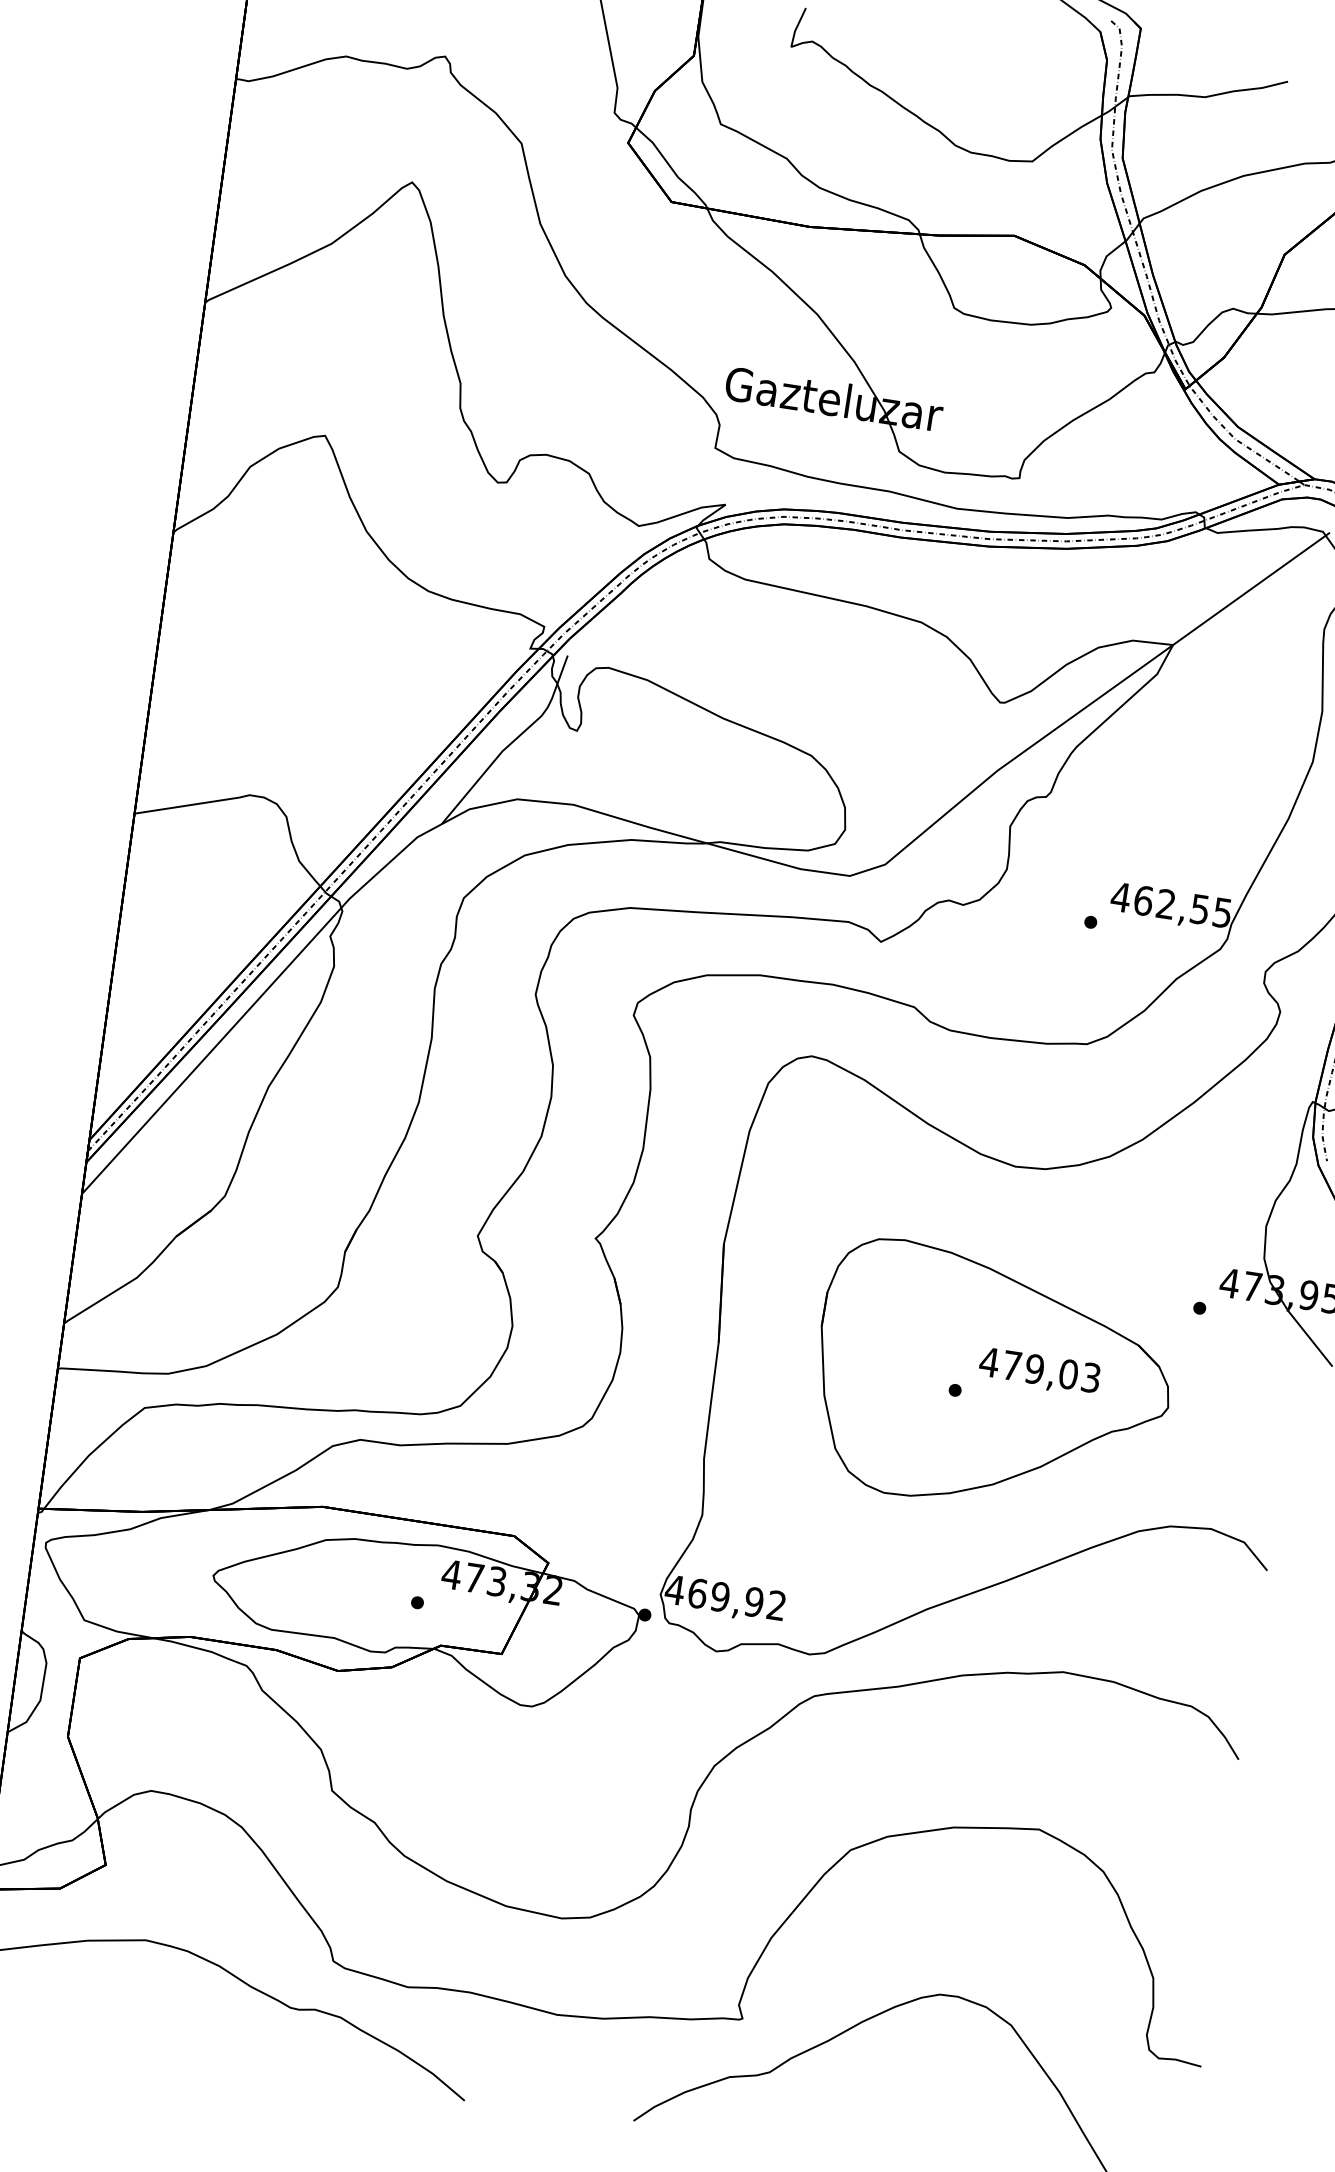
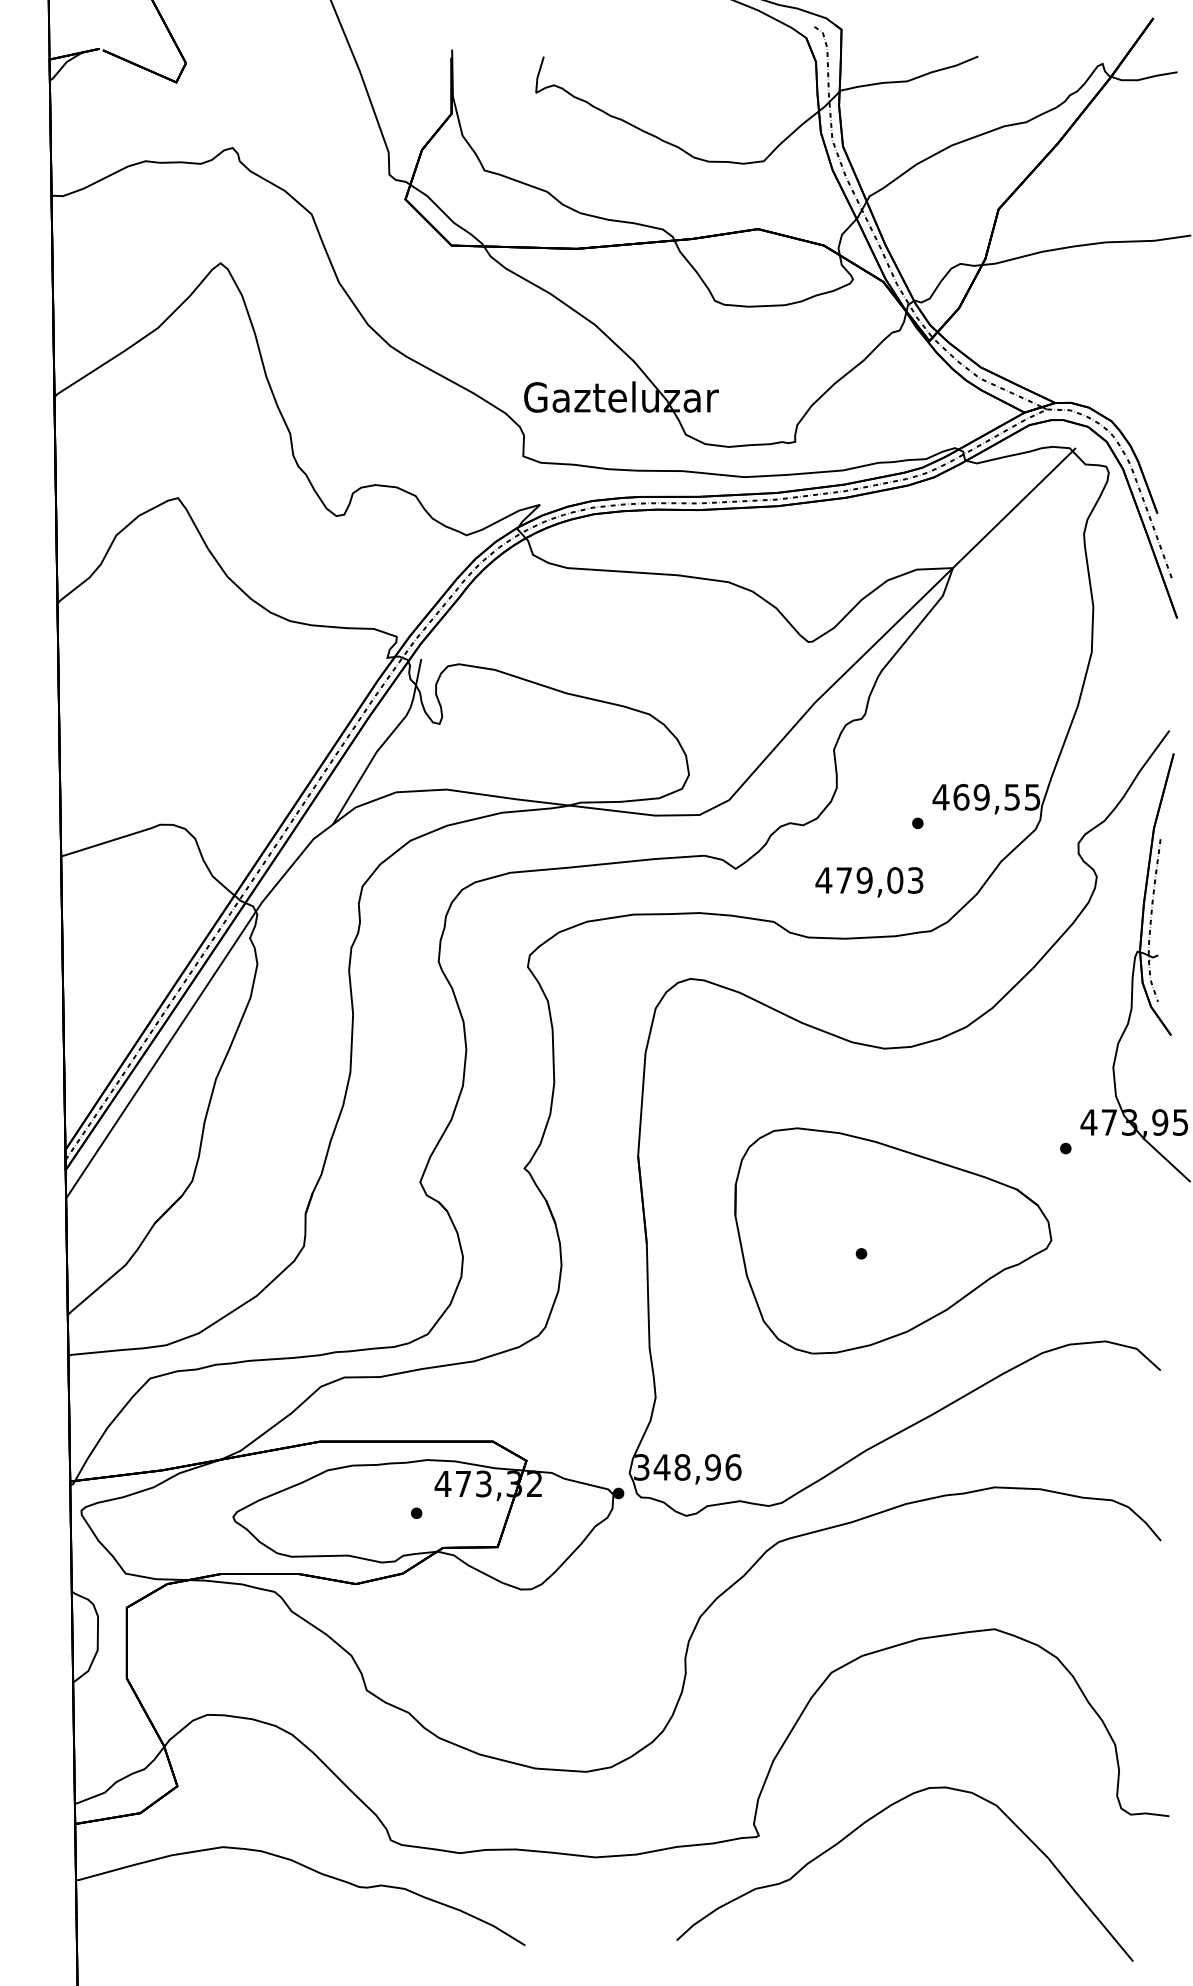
text: (1165, 904) -> (981, 797), 462,55 -> 469,55
text: (1039, 1372) -> (869, 882), moved
text: (725, 1597) -> (687, 1467), 469,92 -> 348,96

